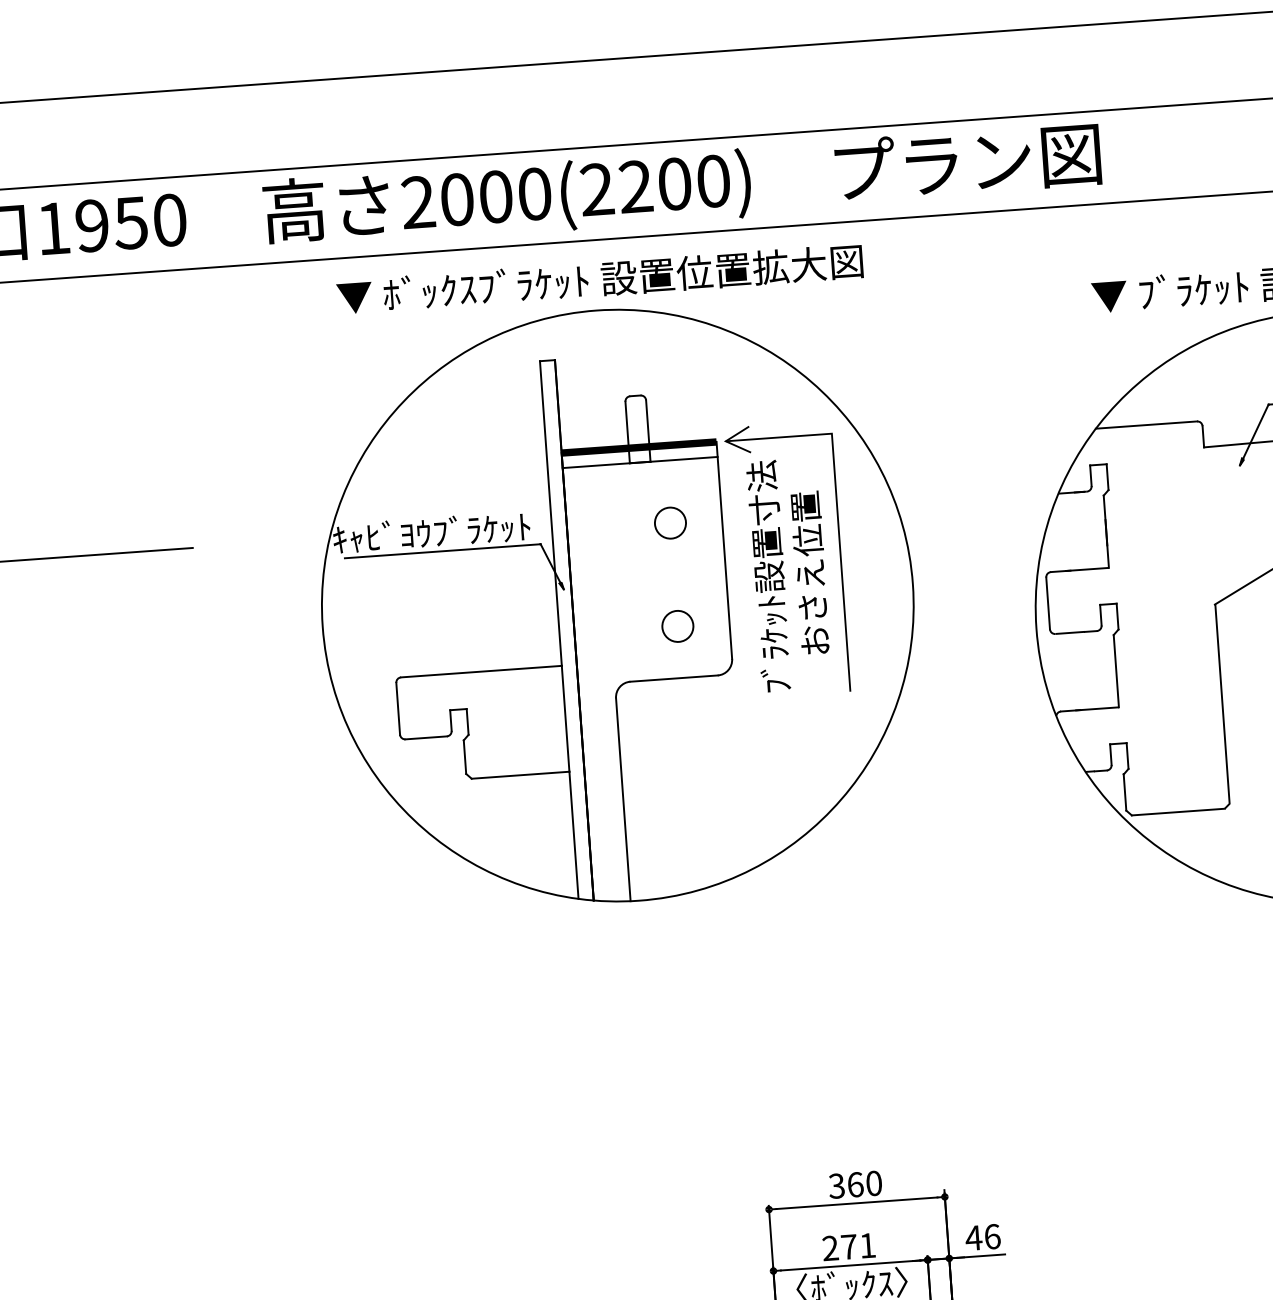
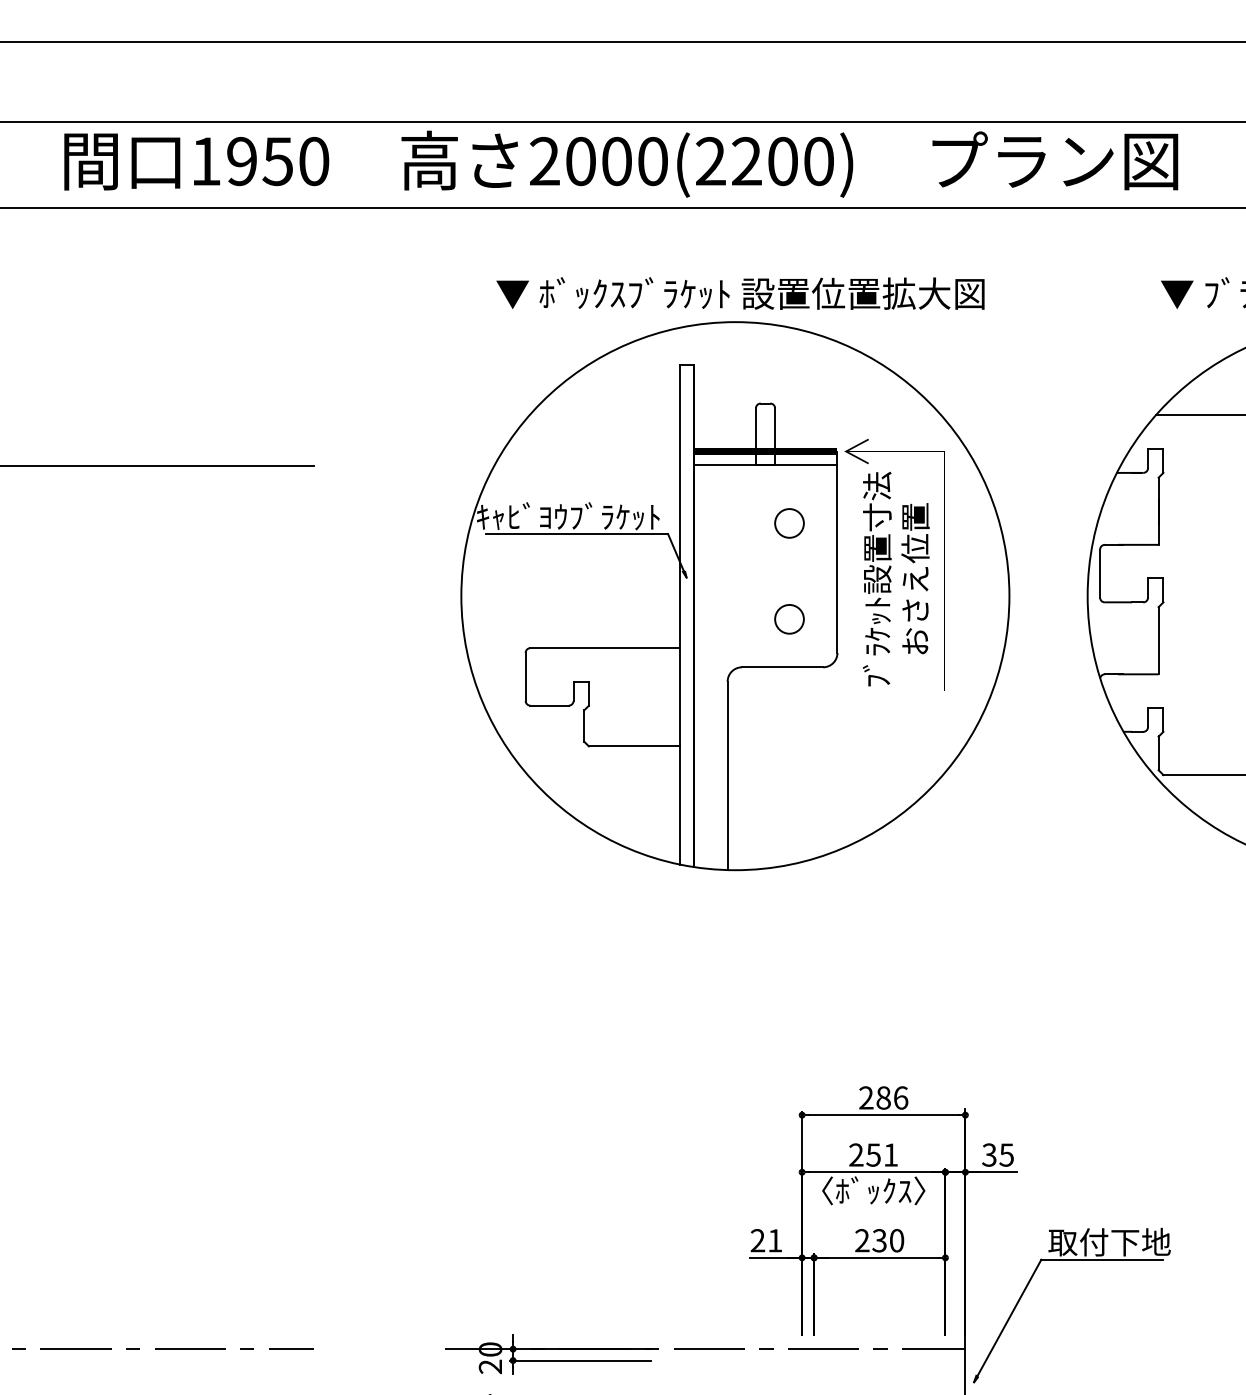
part: (616, 582) -> (735, 574), moved
text: (855, 1184) -> (883, 1097), 360 -> 286
text: (982, 1236) -> (997, 1154), 46 -> 35
text: (848, 1246) -> (873, 1154), 271 -> 251

